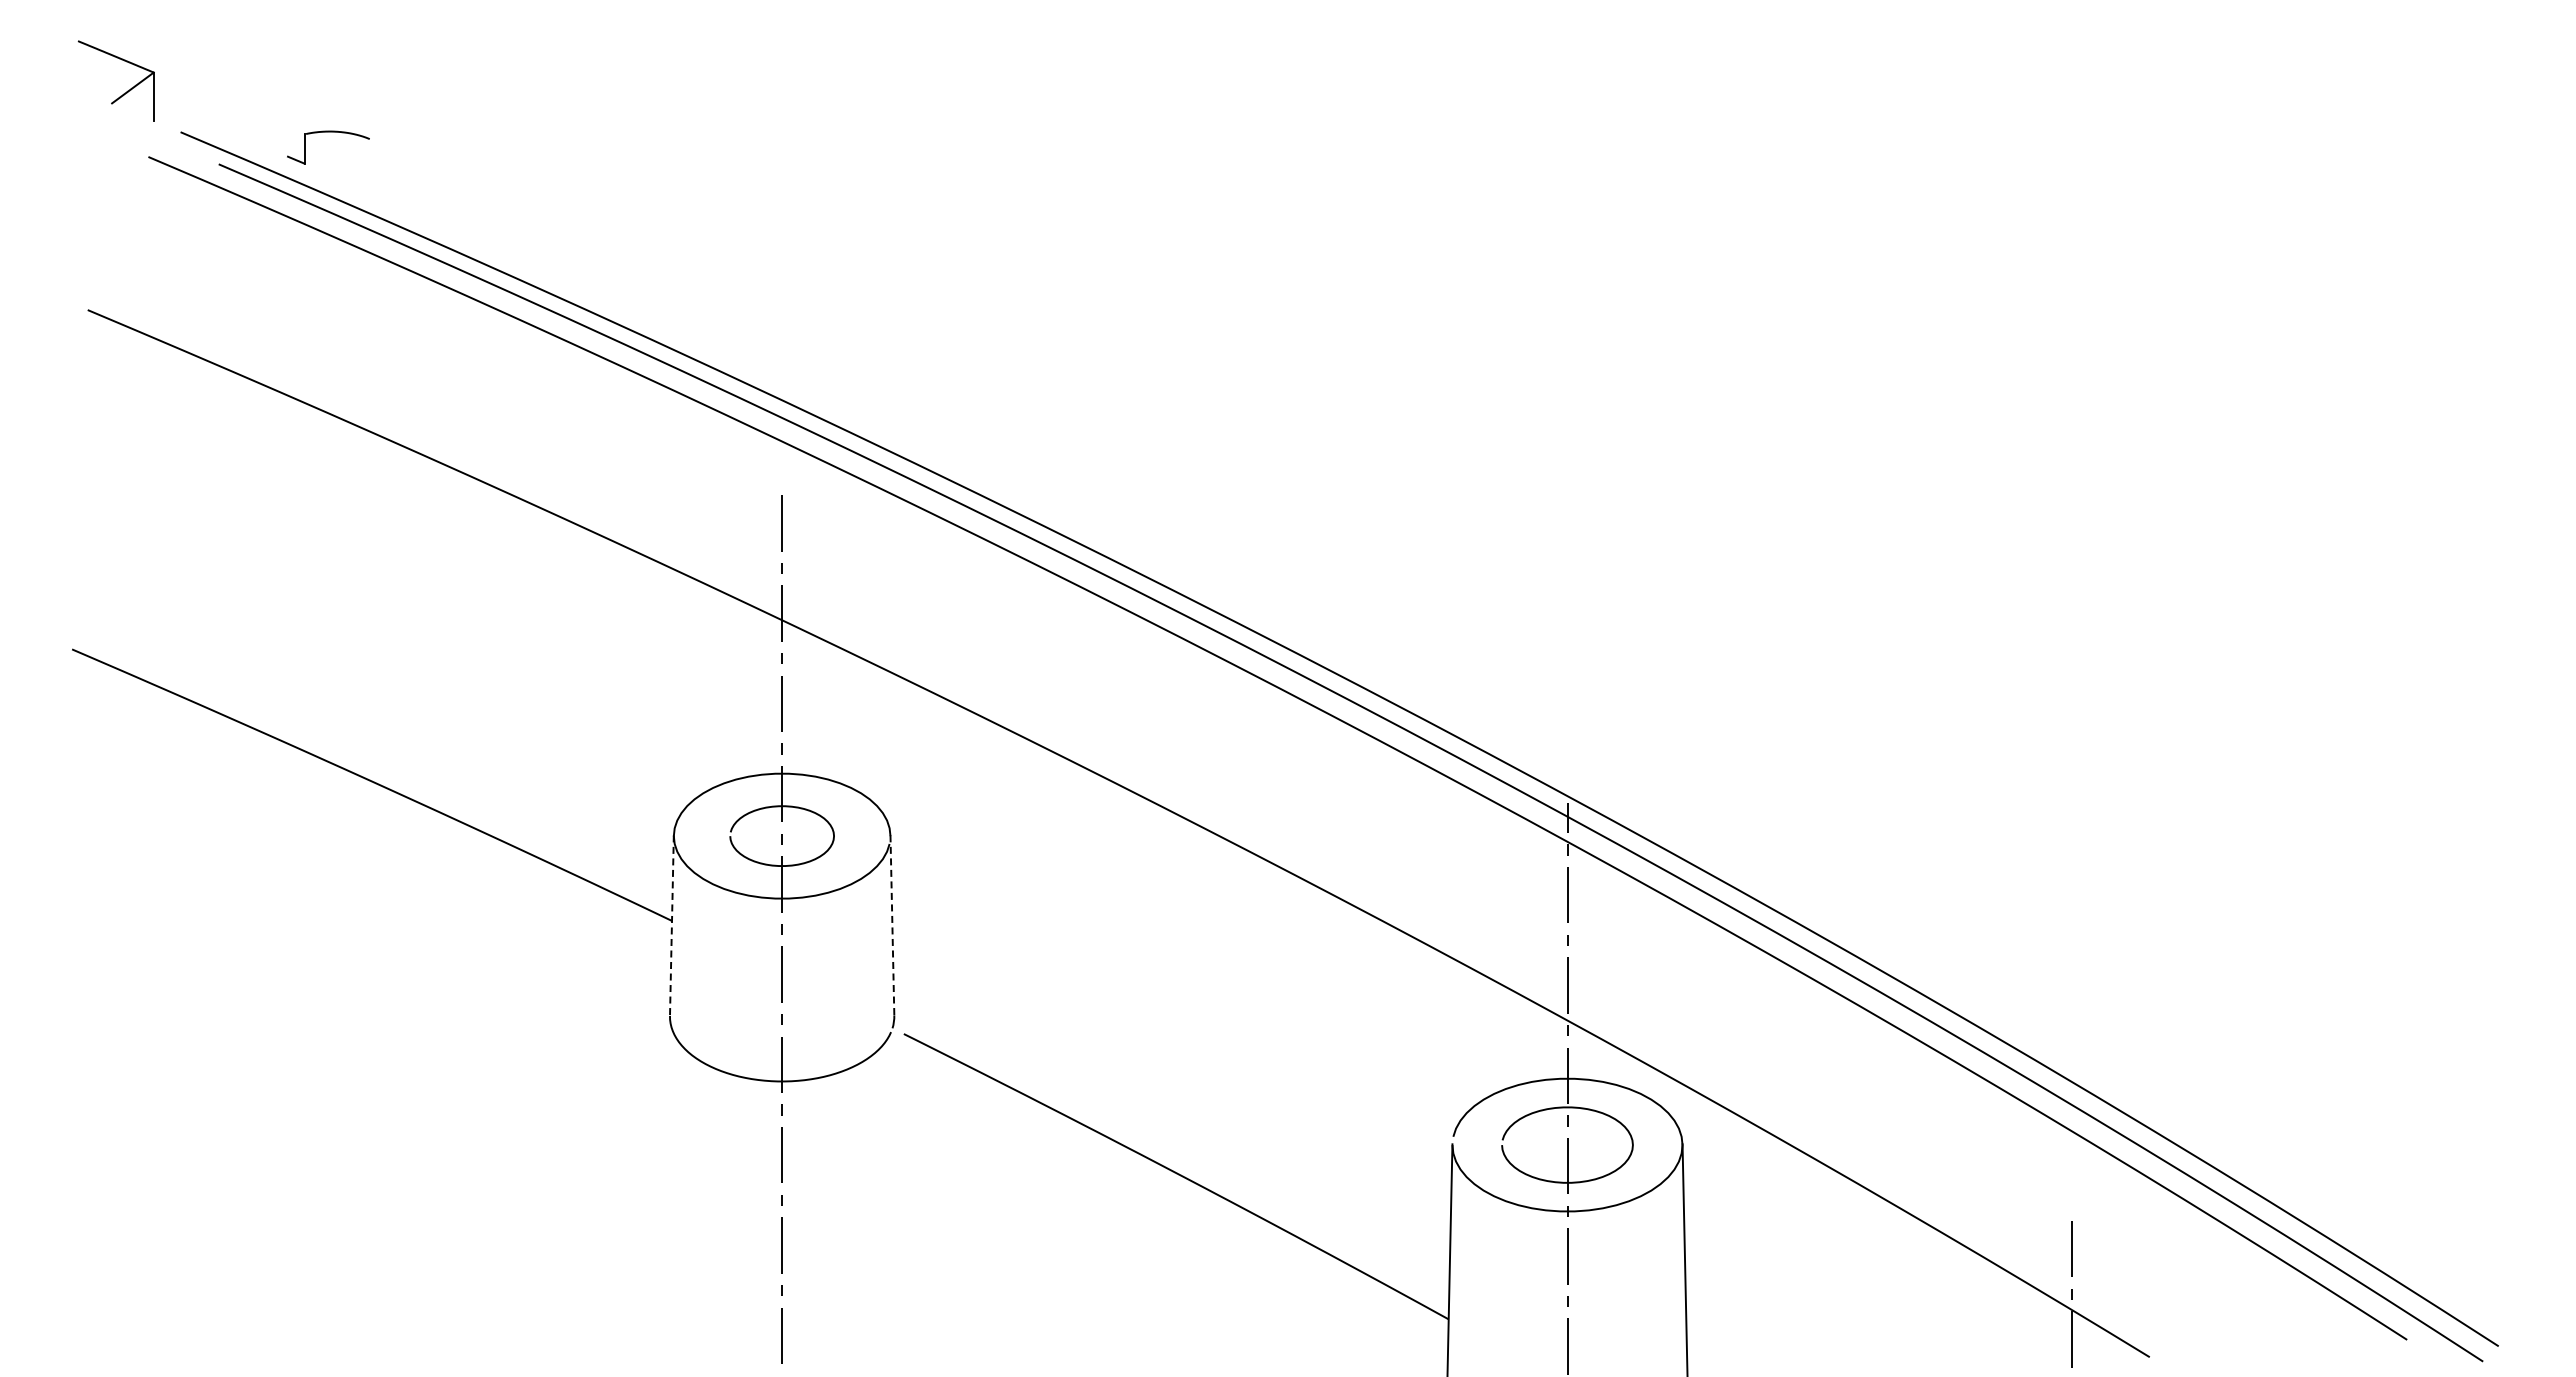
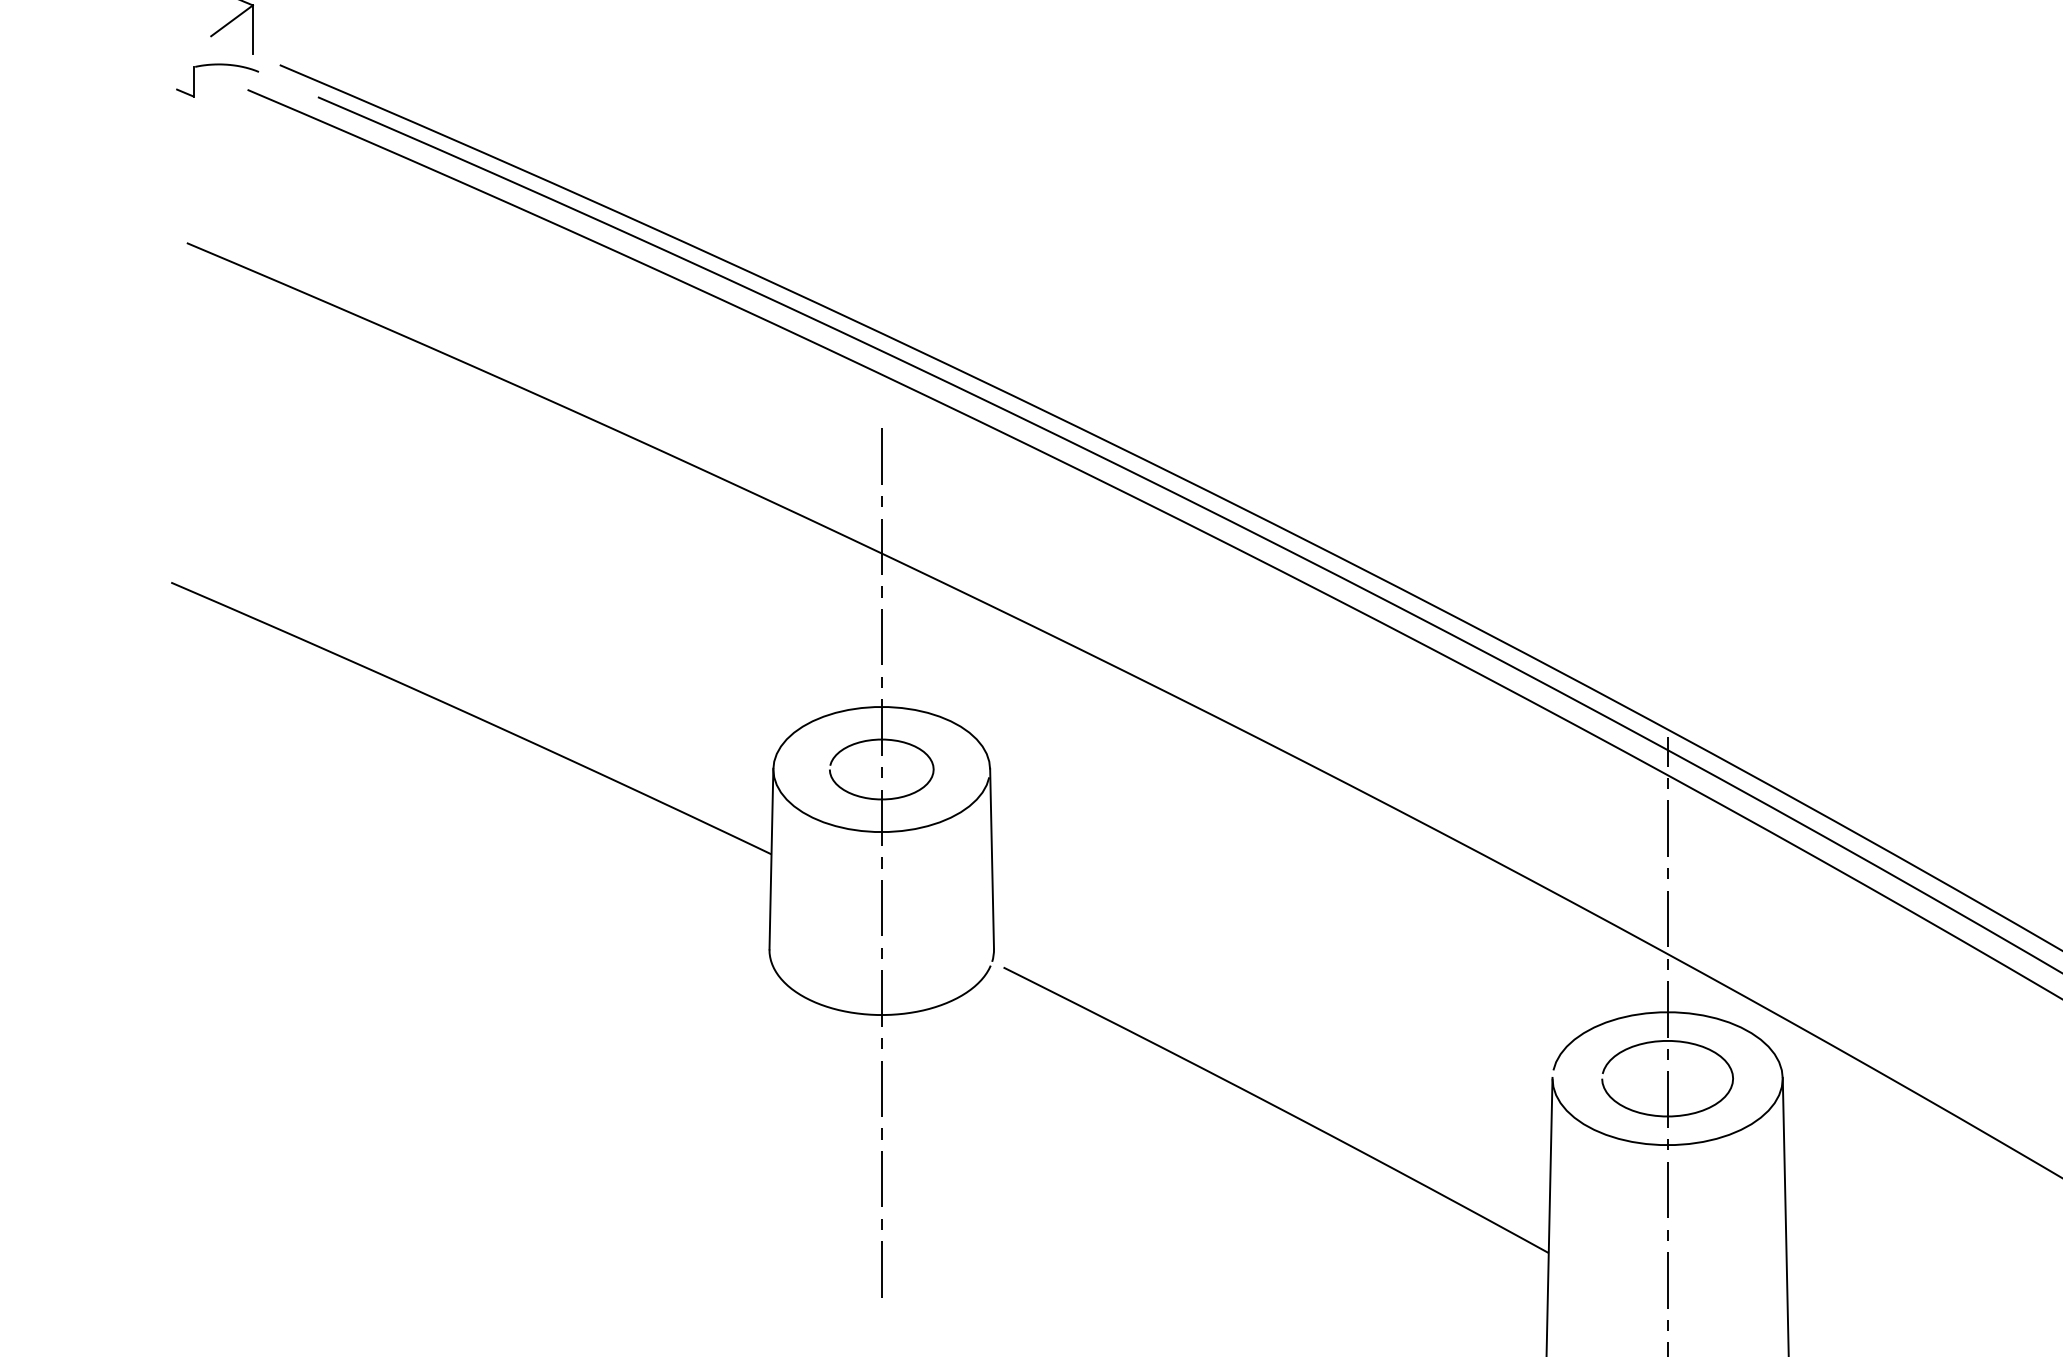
part: (328, 132) -> (217, 65), moved
line: (892, 925) -> (992, 858), dashed -> solid
line: (671, 926) -> (771, 859), dashed -> solid

